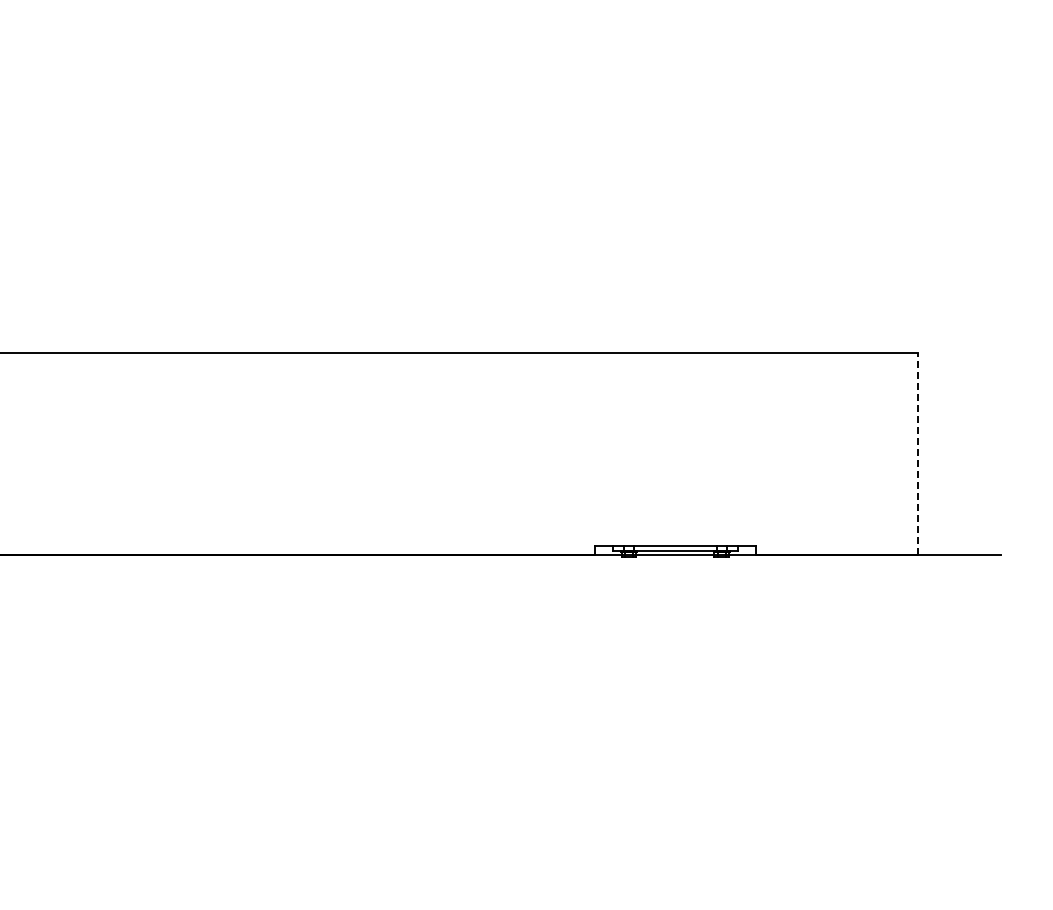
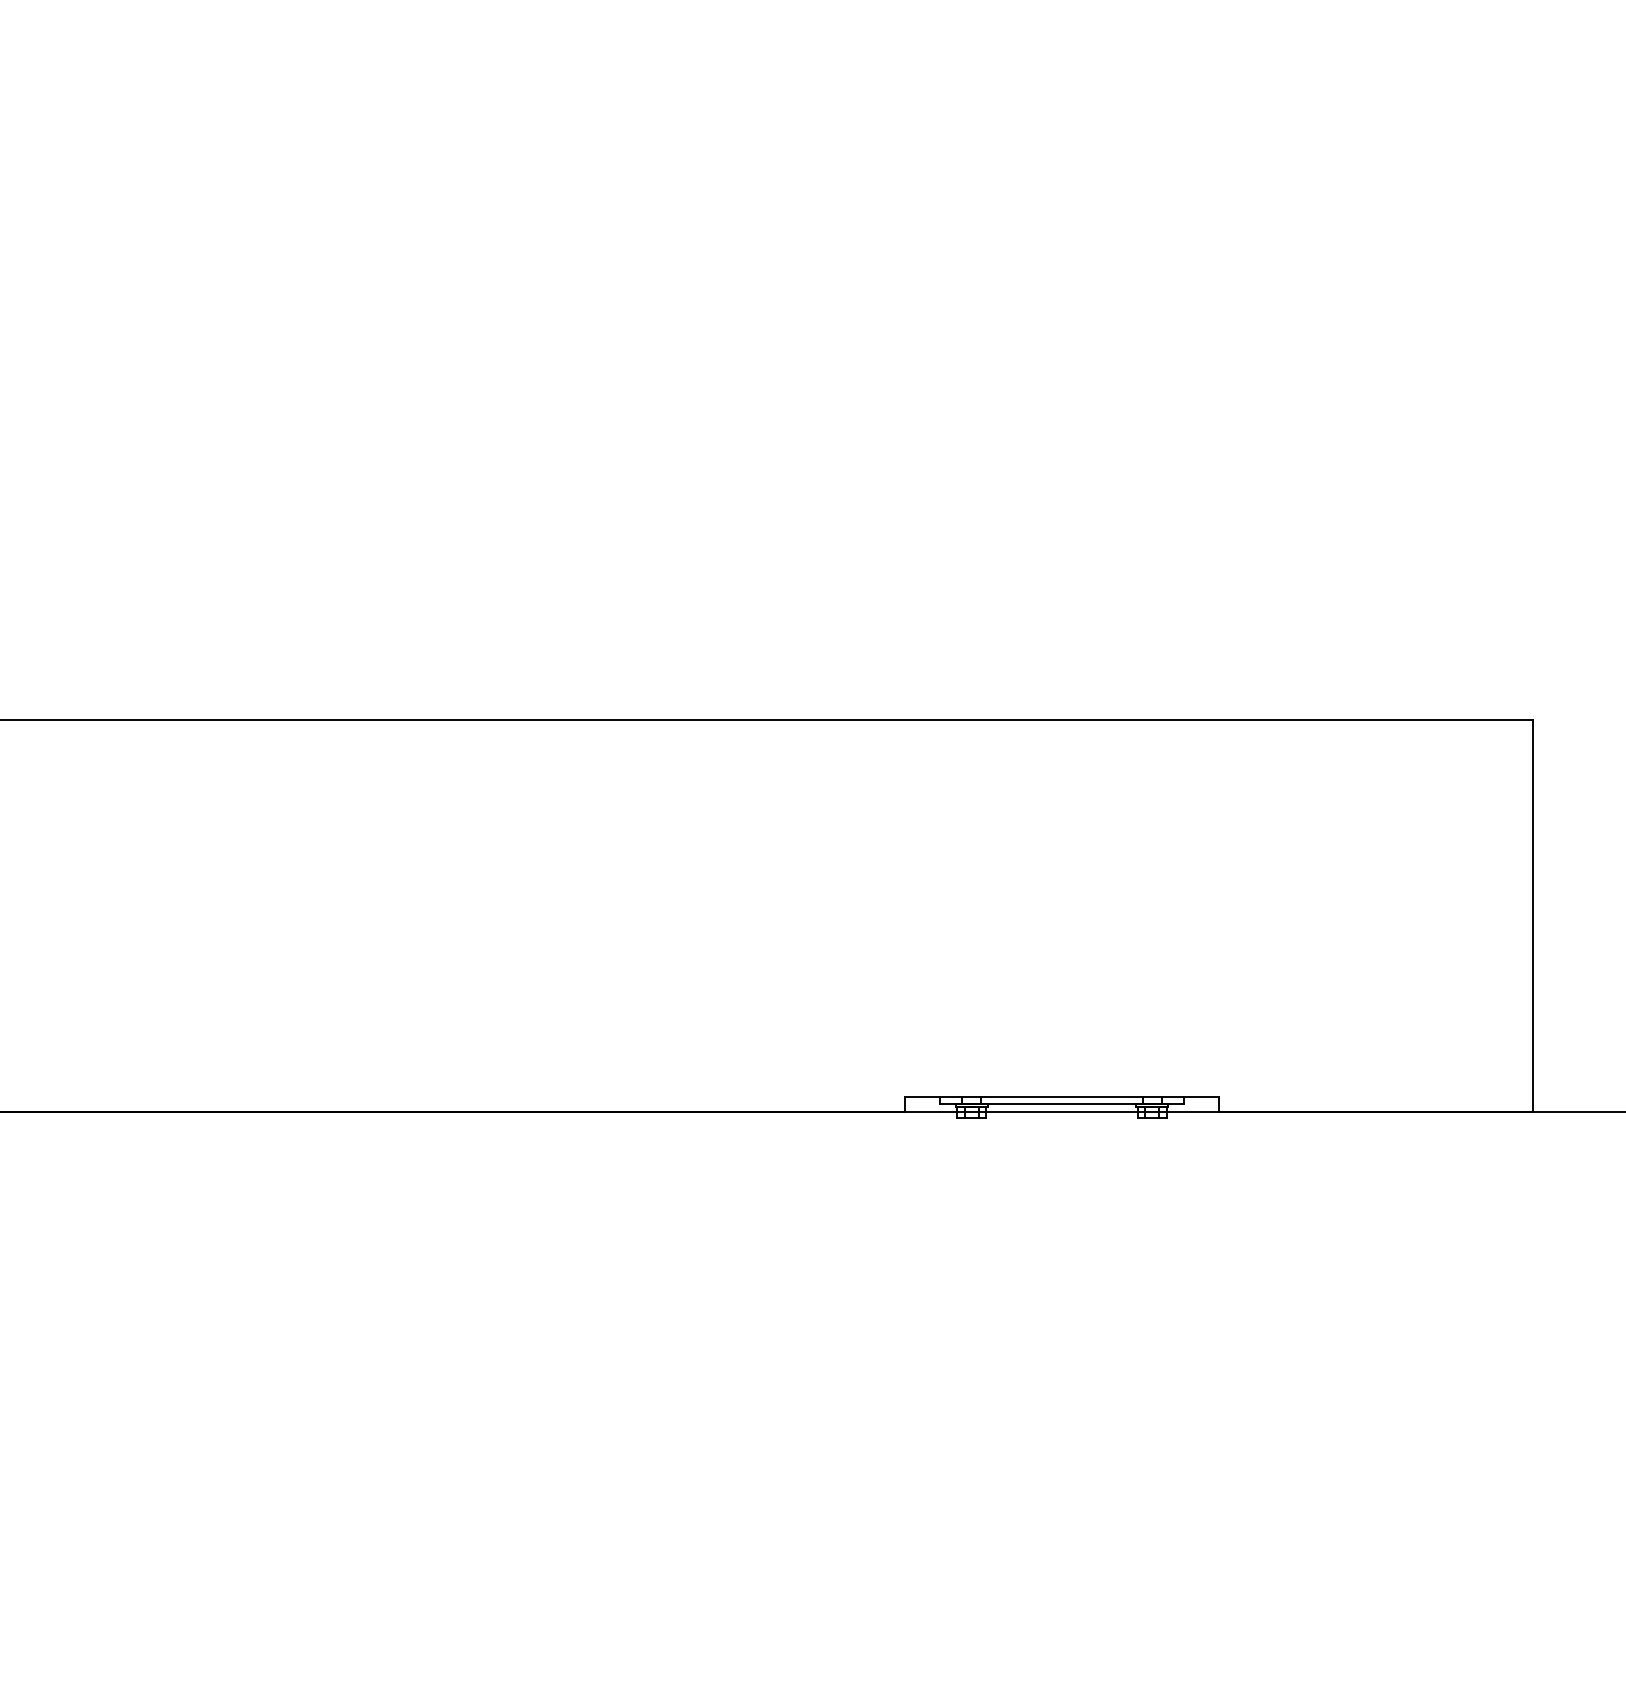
line: (917, 453) -> (1531, 916), dashed -> solid

